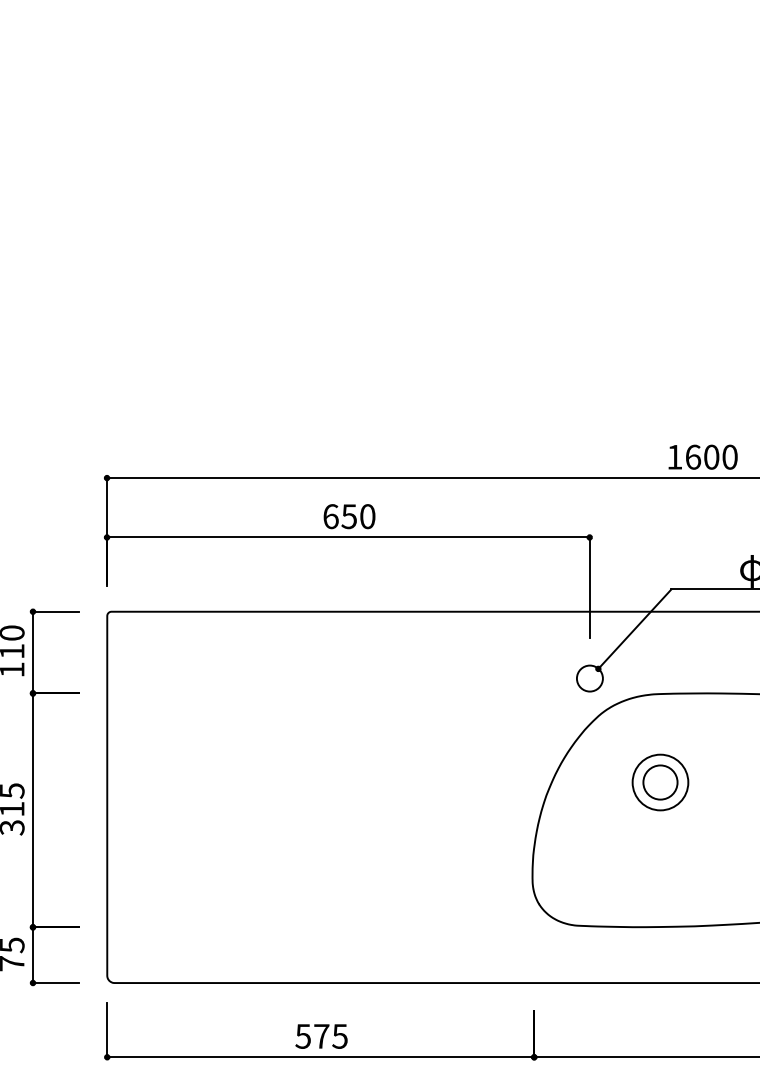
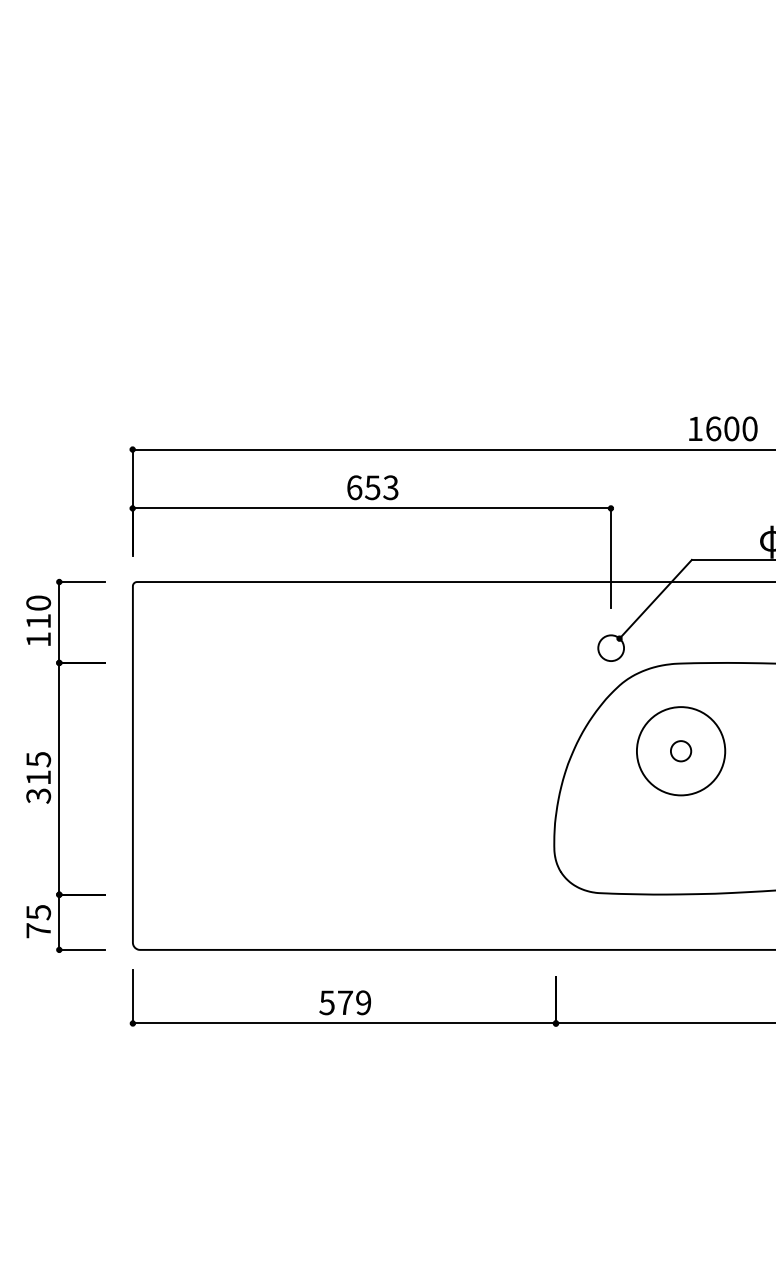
text: (367, 516) -> (390, 487), 650 -> 653
circle: (659, 781) -> (680, 750), size x1.6
circle: (660, 782) -> (681, 751), size x0.6
text: (339, 1036) -> (363, 1002), 575 -> 579

